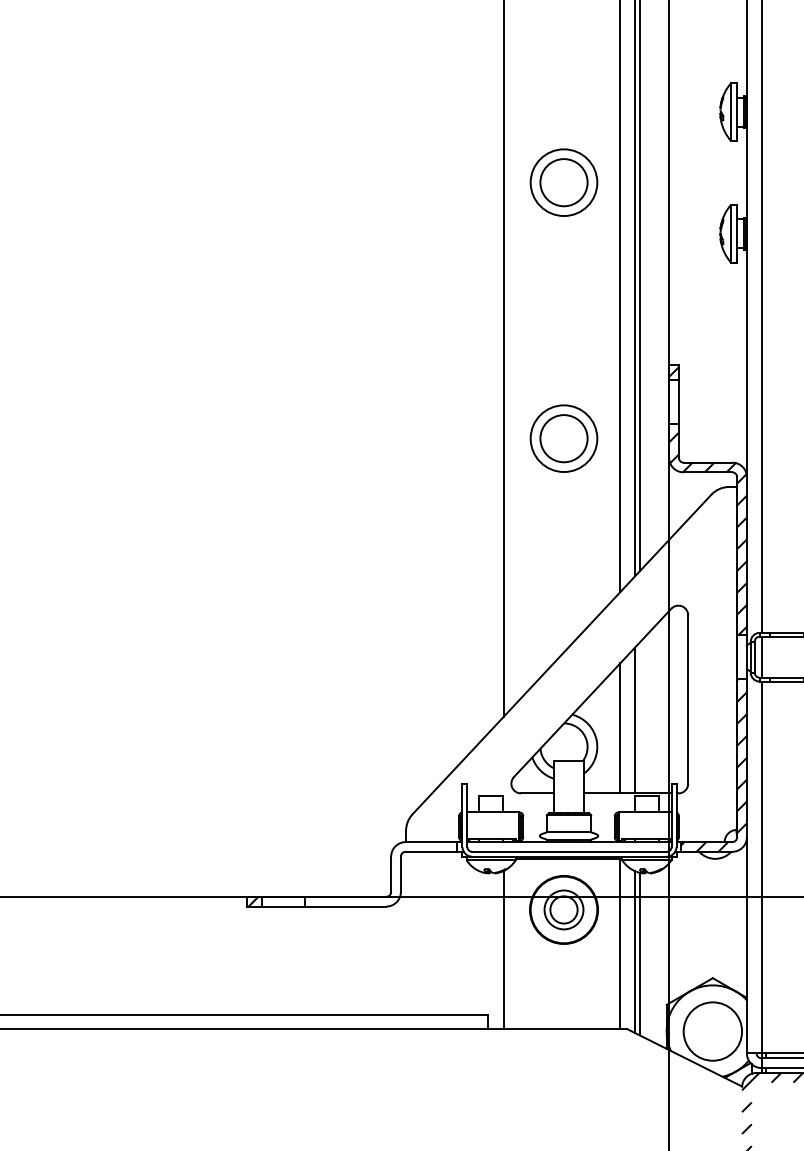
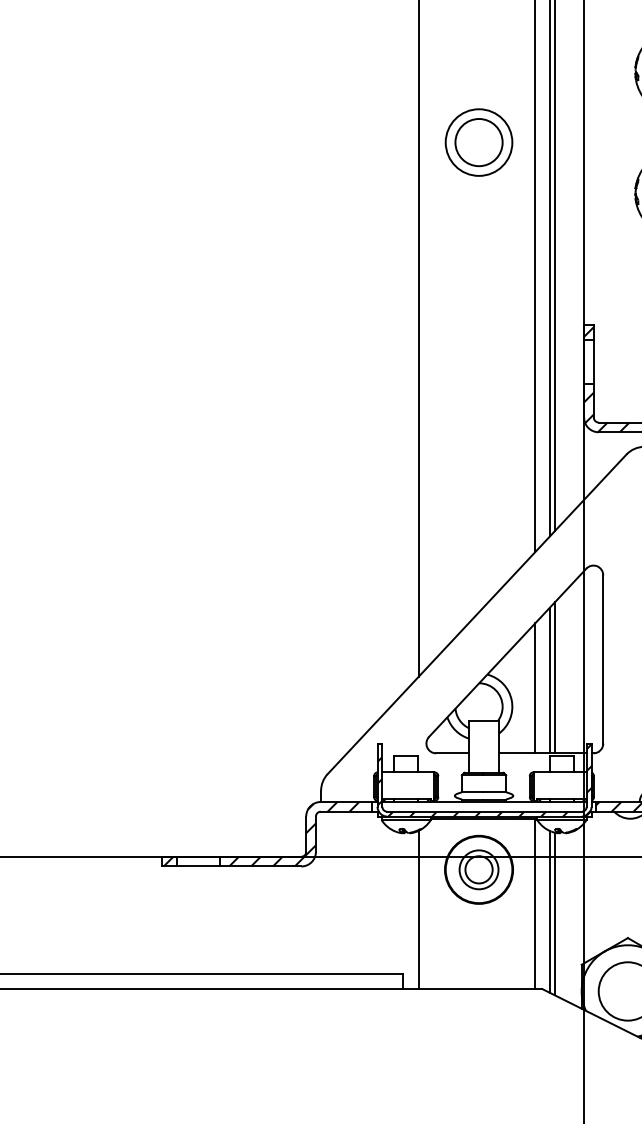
part: (563, 438) -> (478, 398), removed
line: (639, 717) -> (554, 677), added
hatch: (569, 820) -> (484, 780), added
hatch: (385, 874) -> (300, 834), added

